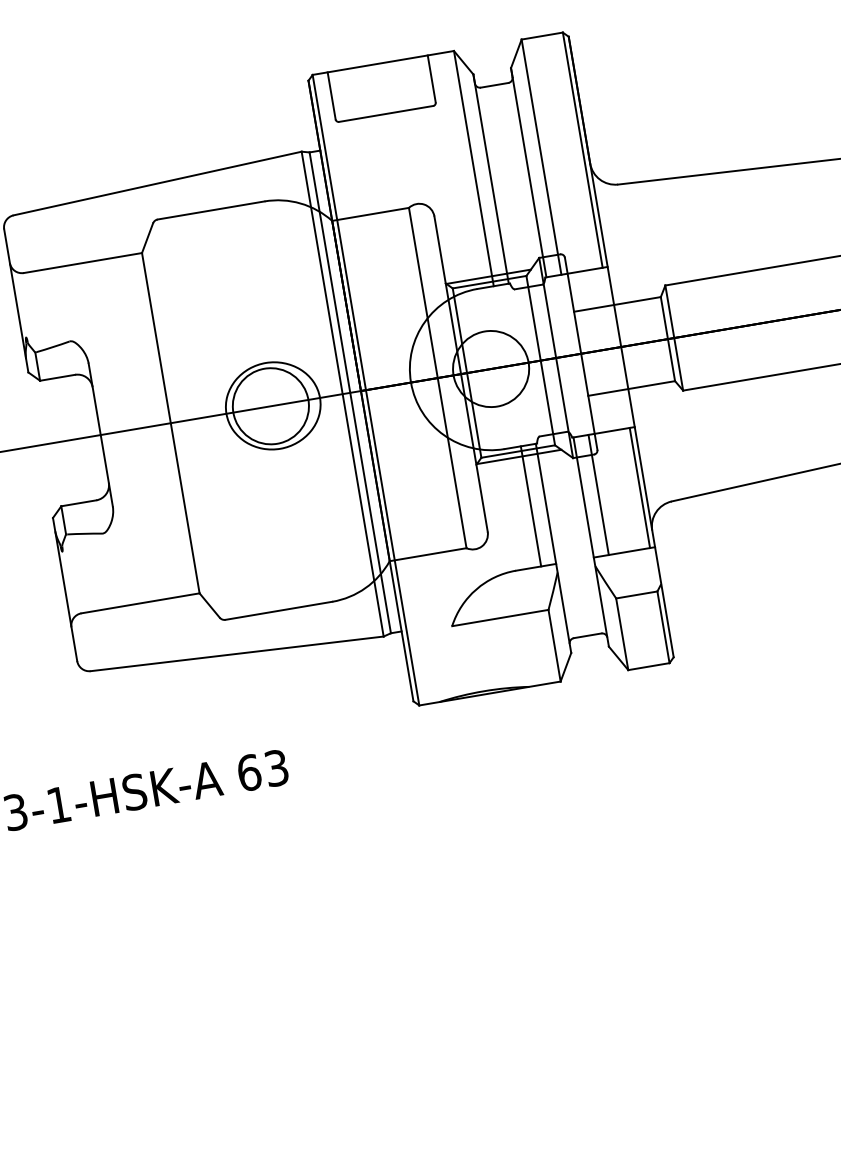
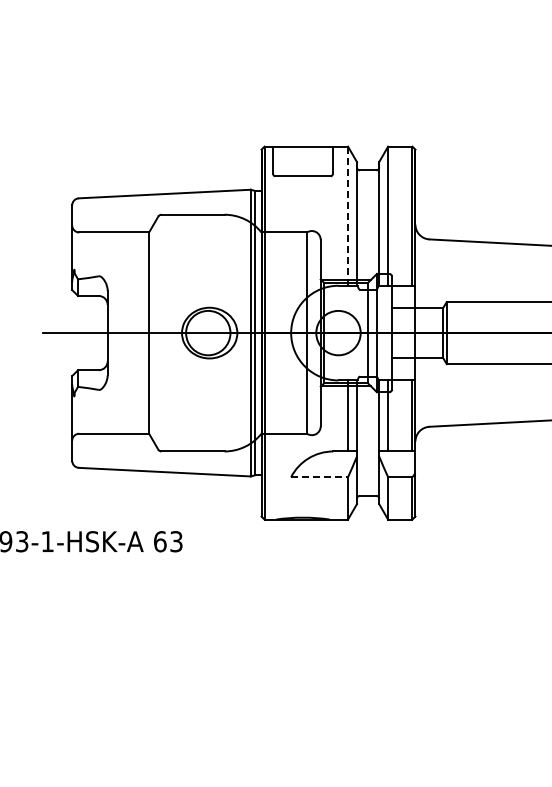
line: (474, 168) -> (348, 216), solid -> dashed
line: (501, 618) -> (320, 477), solid -> dashed

